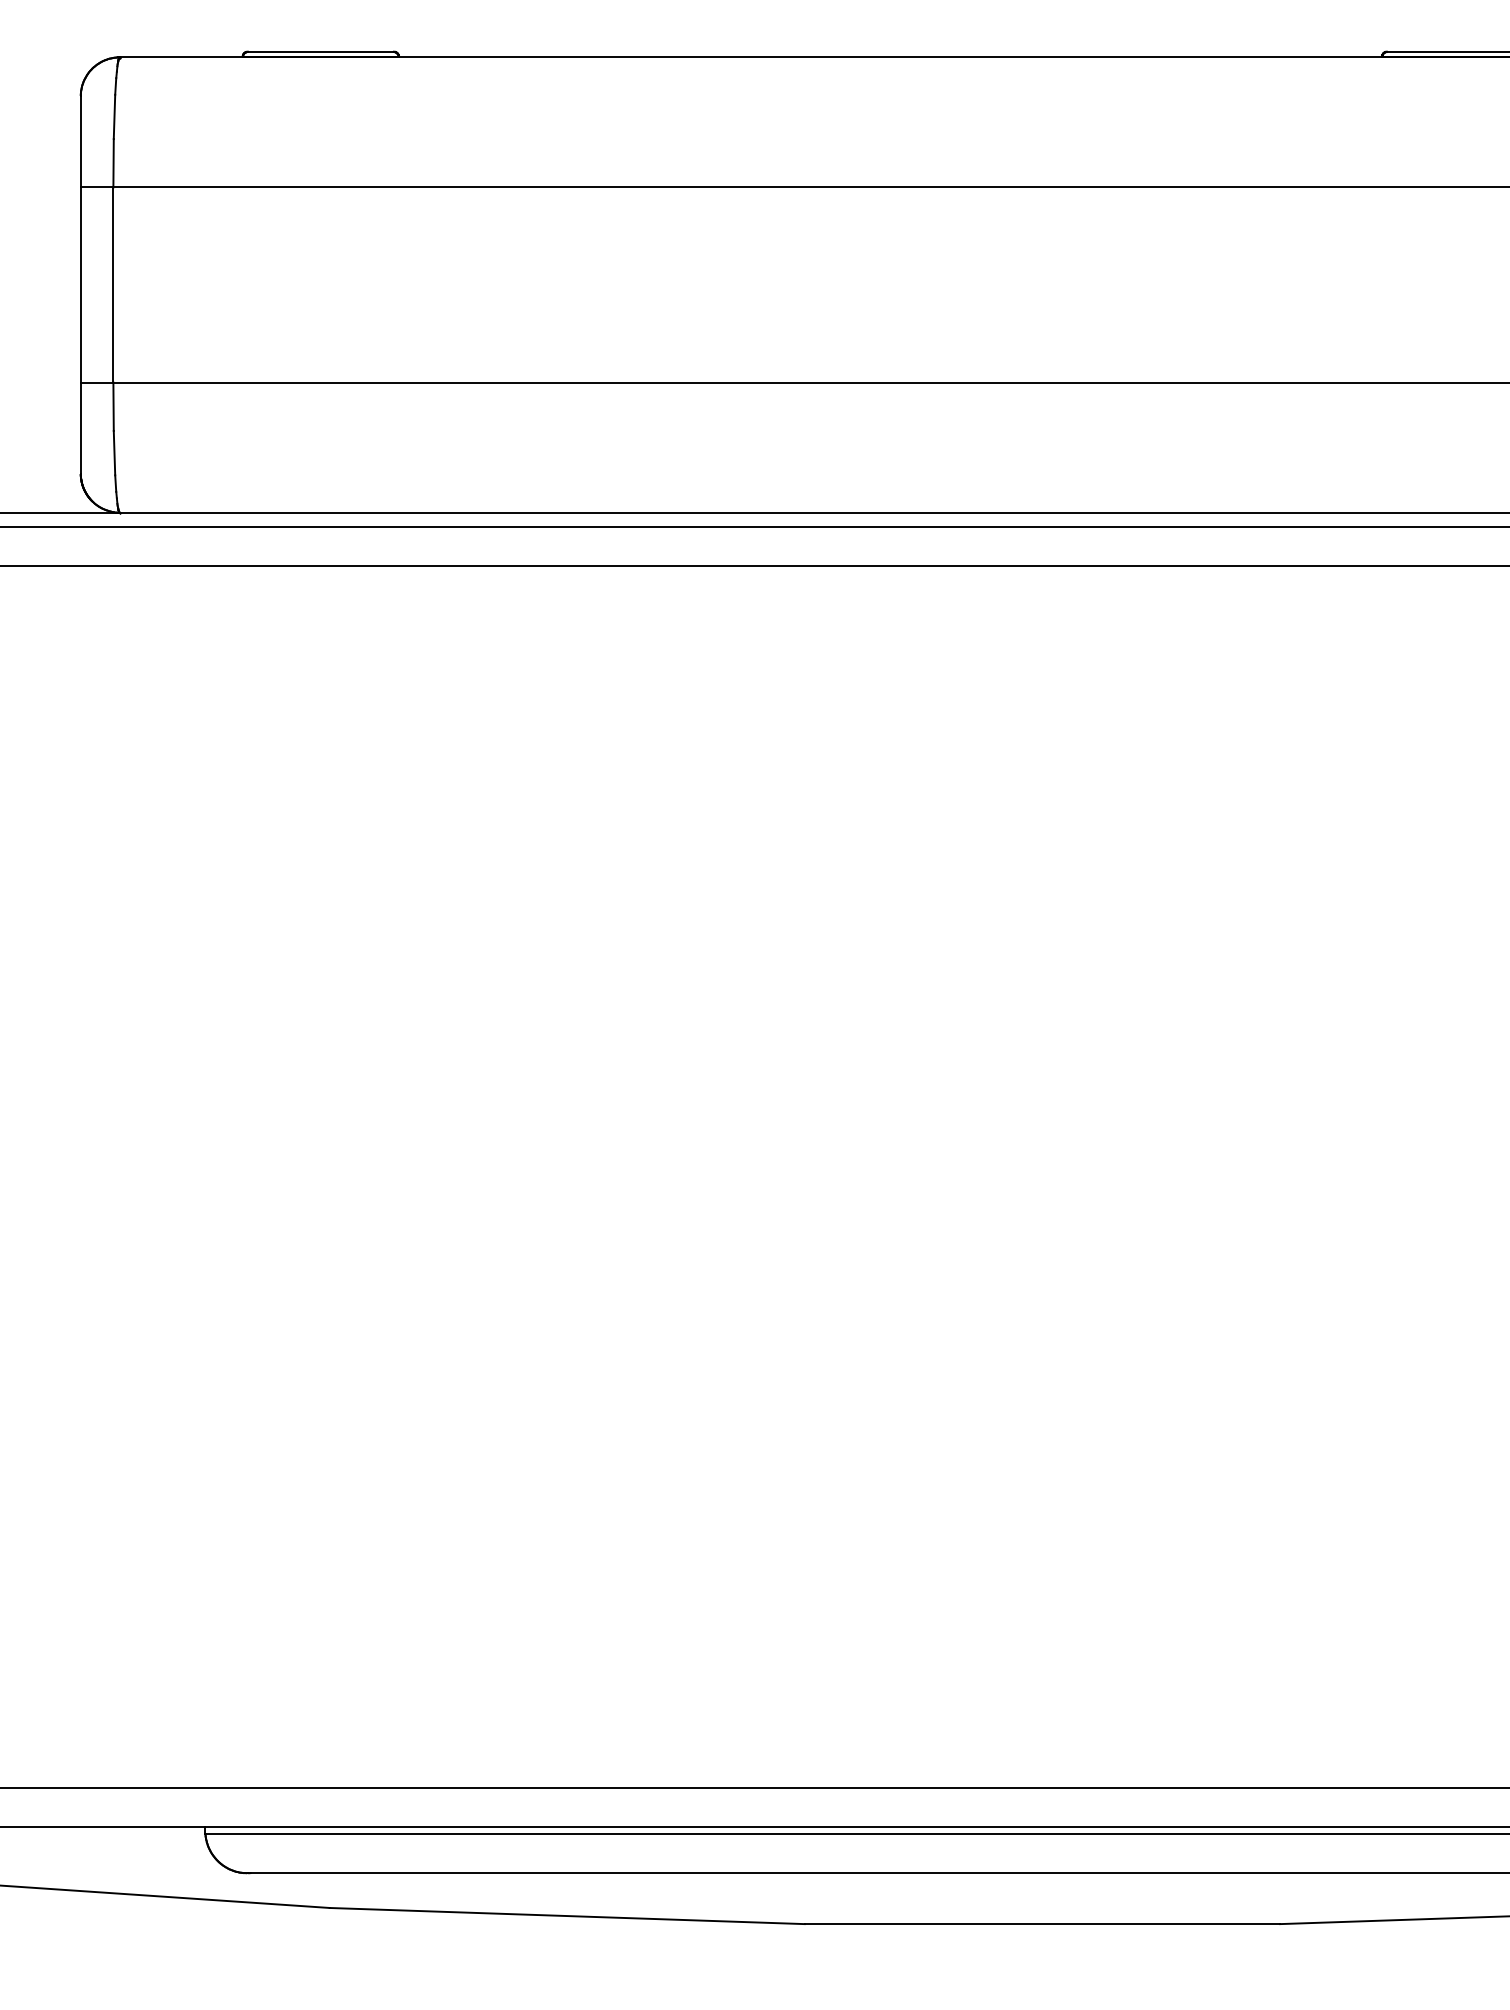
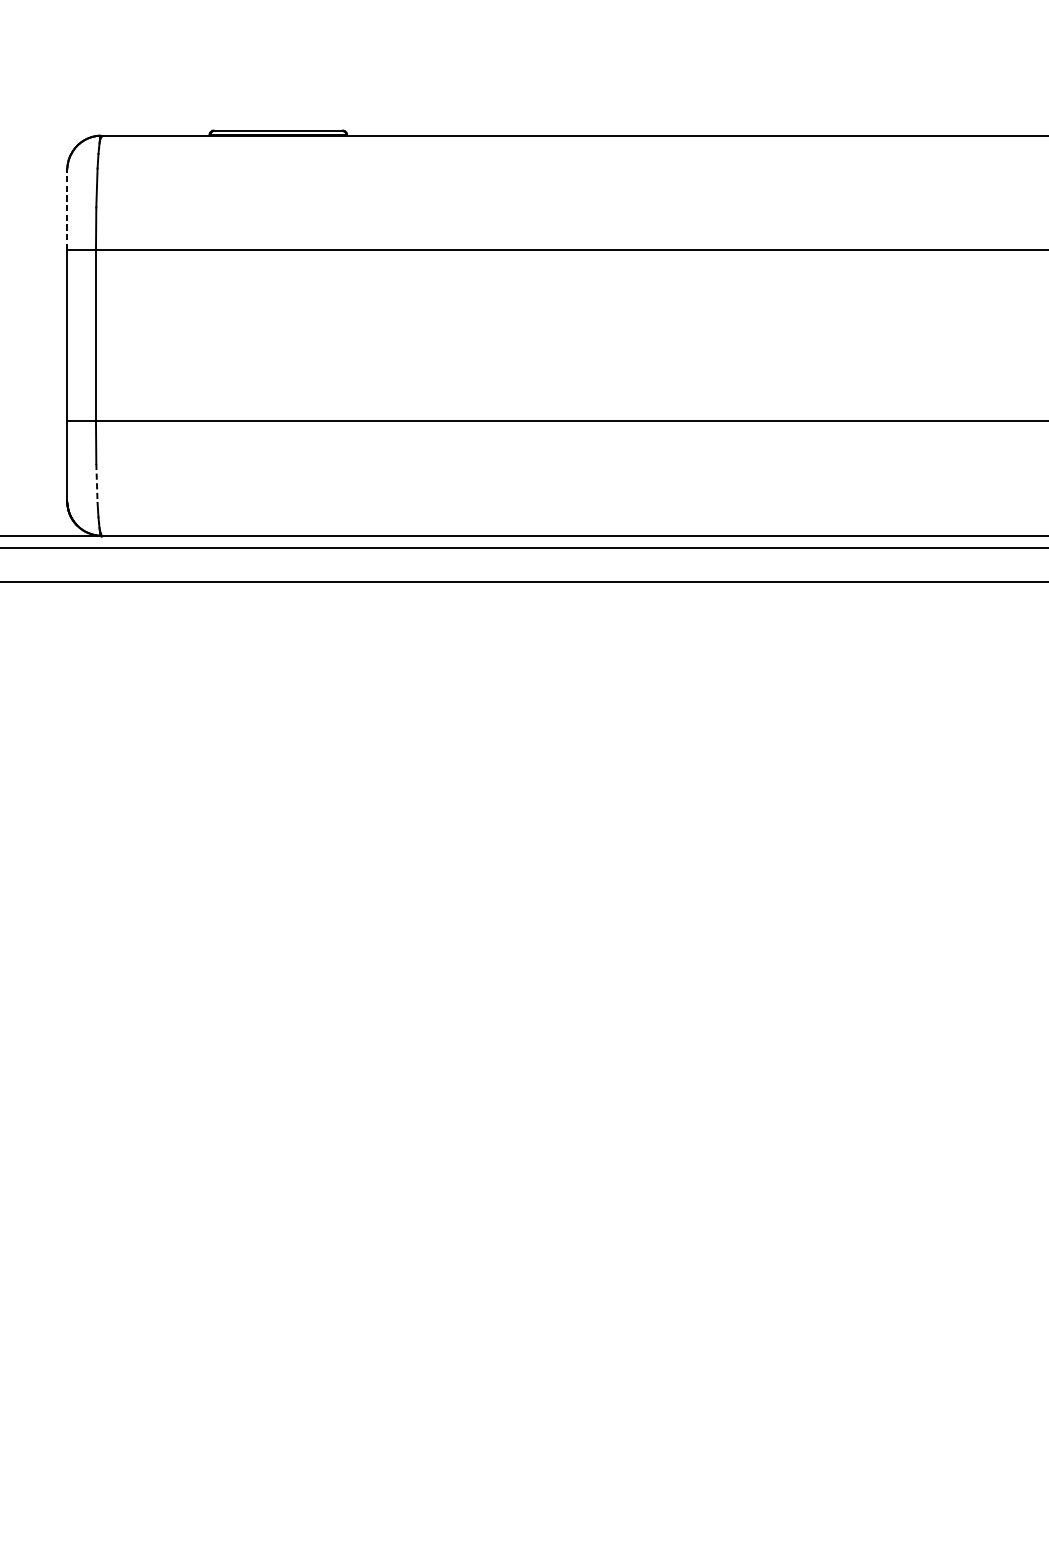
line: (80, 141) -> (67, 209), solid -> dashed
line: (114, 453) -> (96, 483), solid -> dashed

